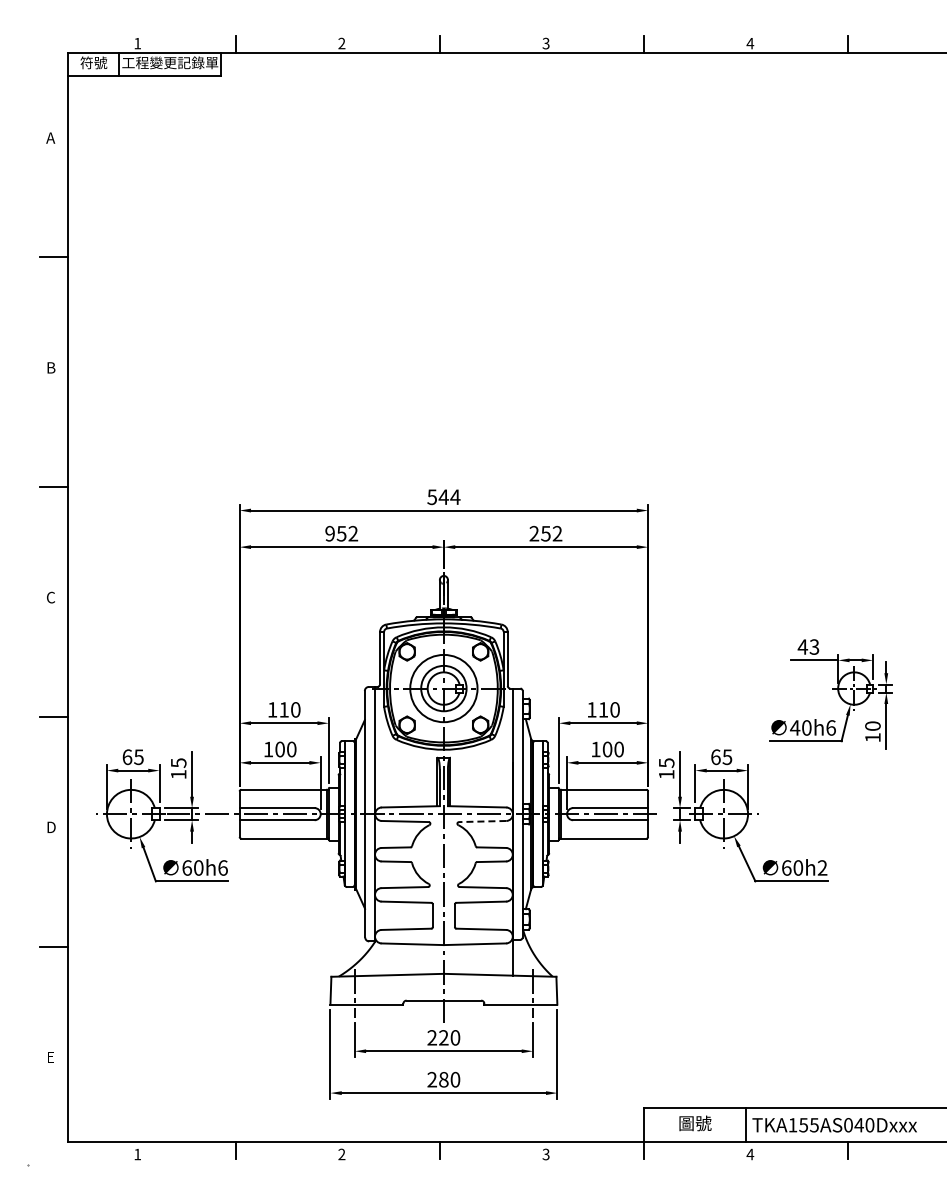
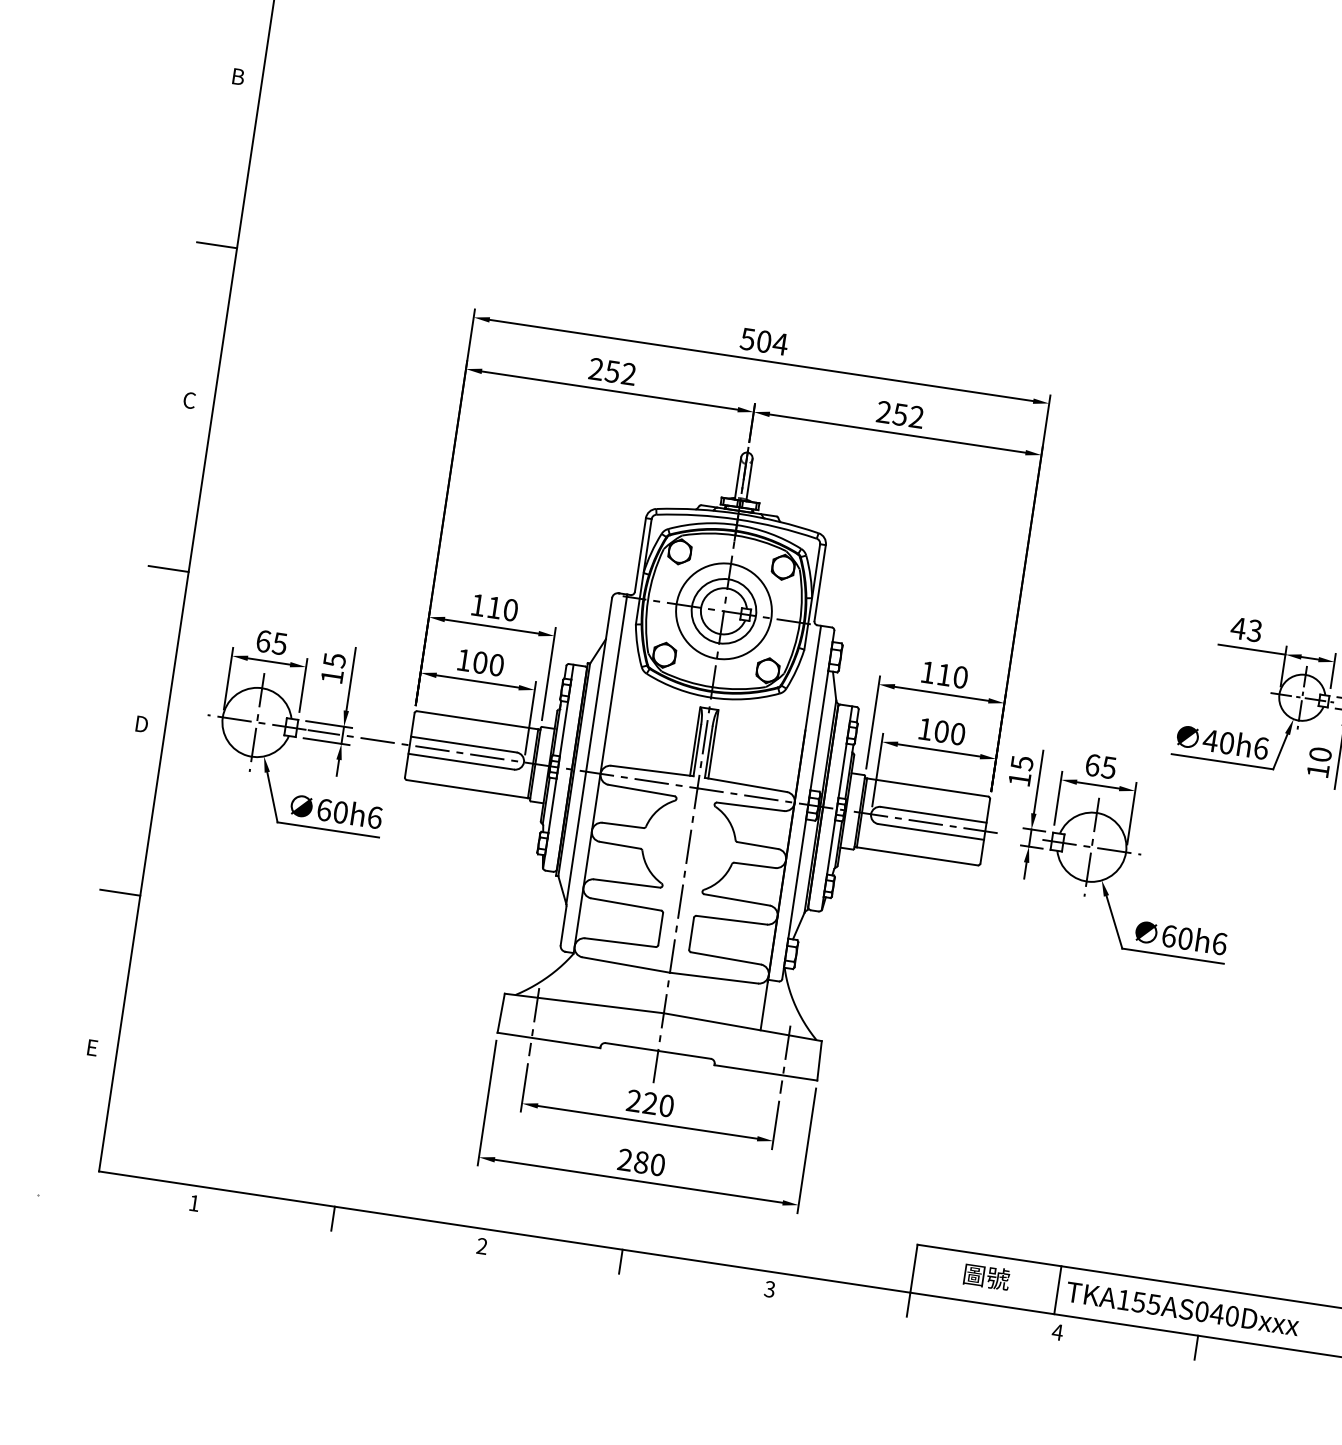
text: (443, 497) -> (763, 342), 544 -> 504
text: (329, 533) -> (595, 368), 952 -> 252
line: (482, 821) -> (750, 806), dashed -> solid
text: (822, 867) -> (1219, 943), 60h2 -> 60h6

